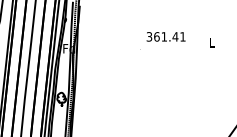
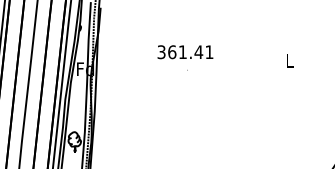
text: (165, 36) -> (184, 51), moved

